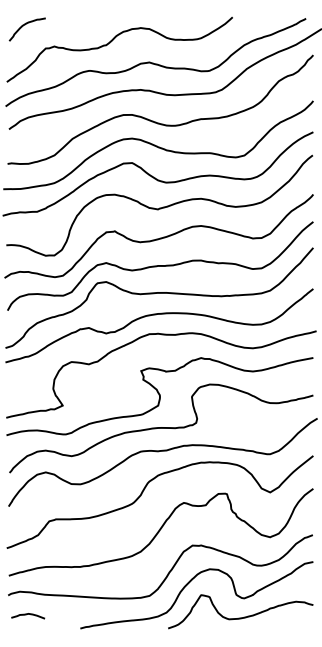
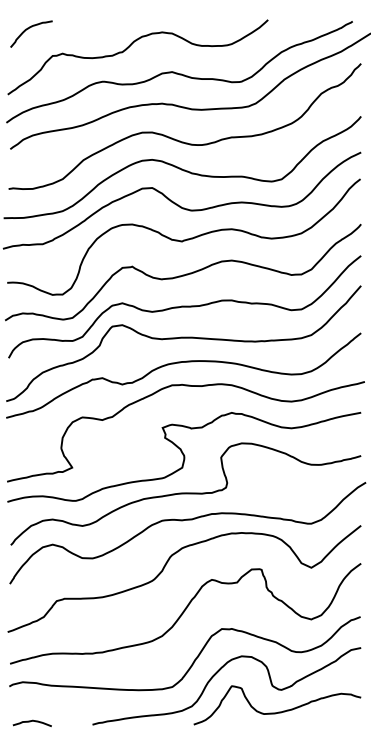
curve: (27, 614) -> (31, 721), moved

